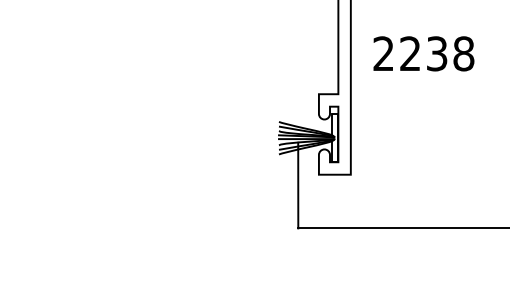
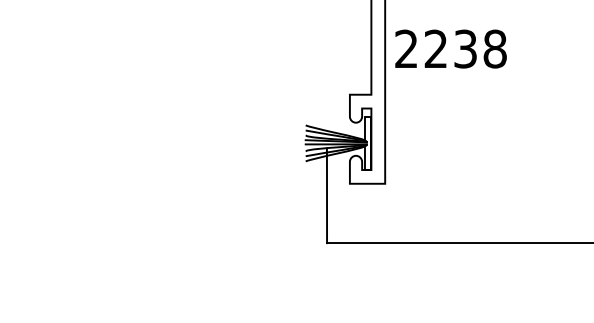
text: (423, 53) -> (450, 48), moved

